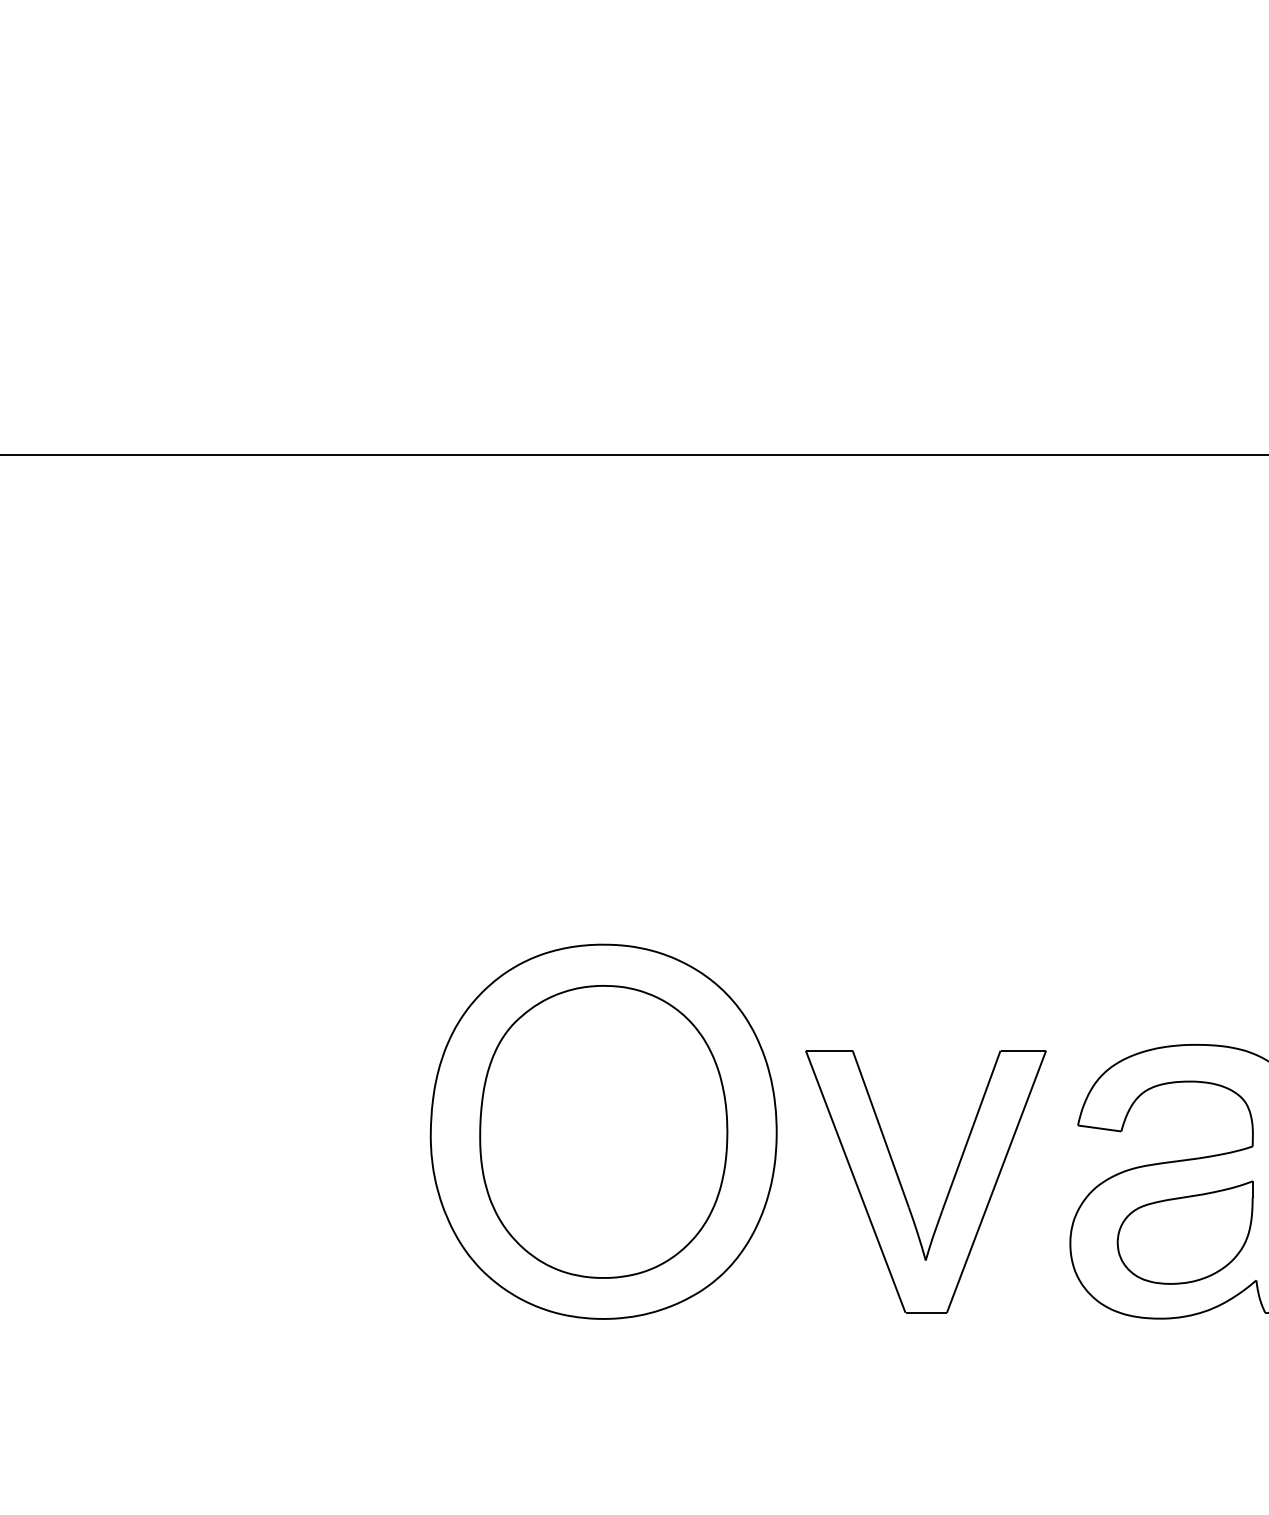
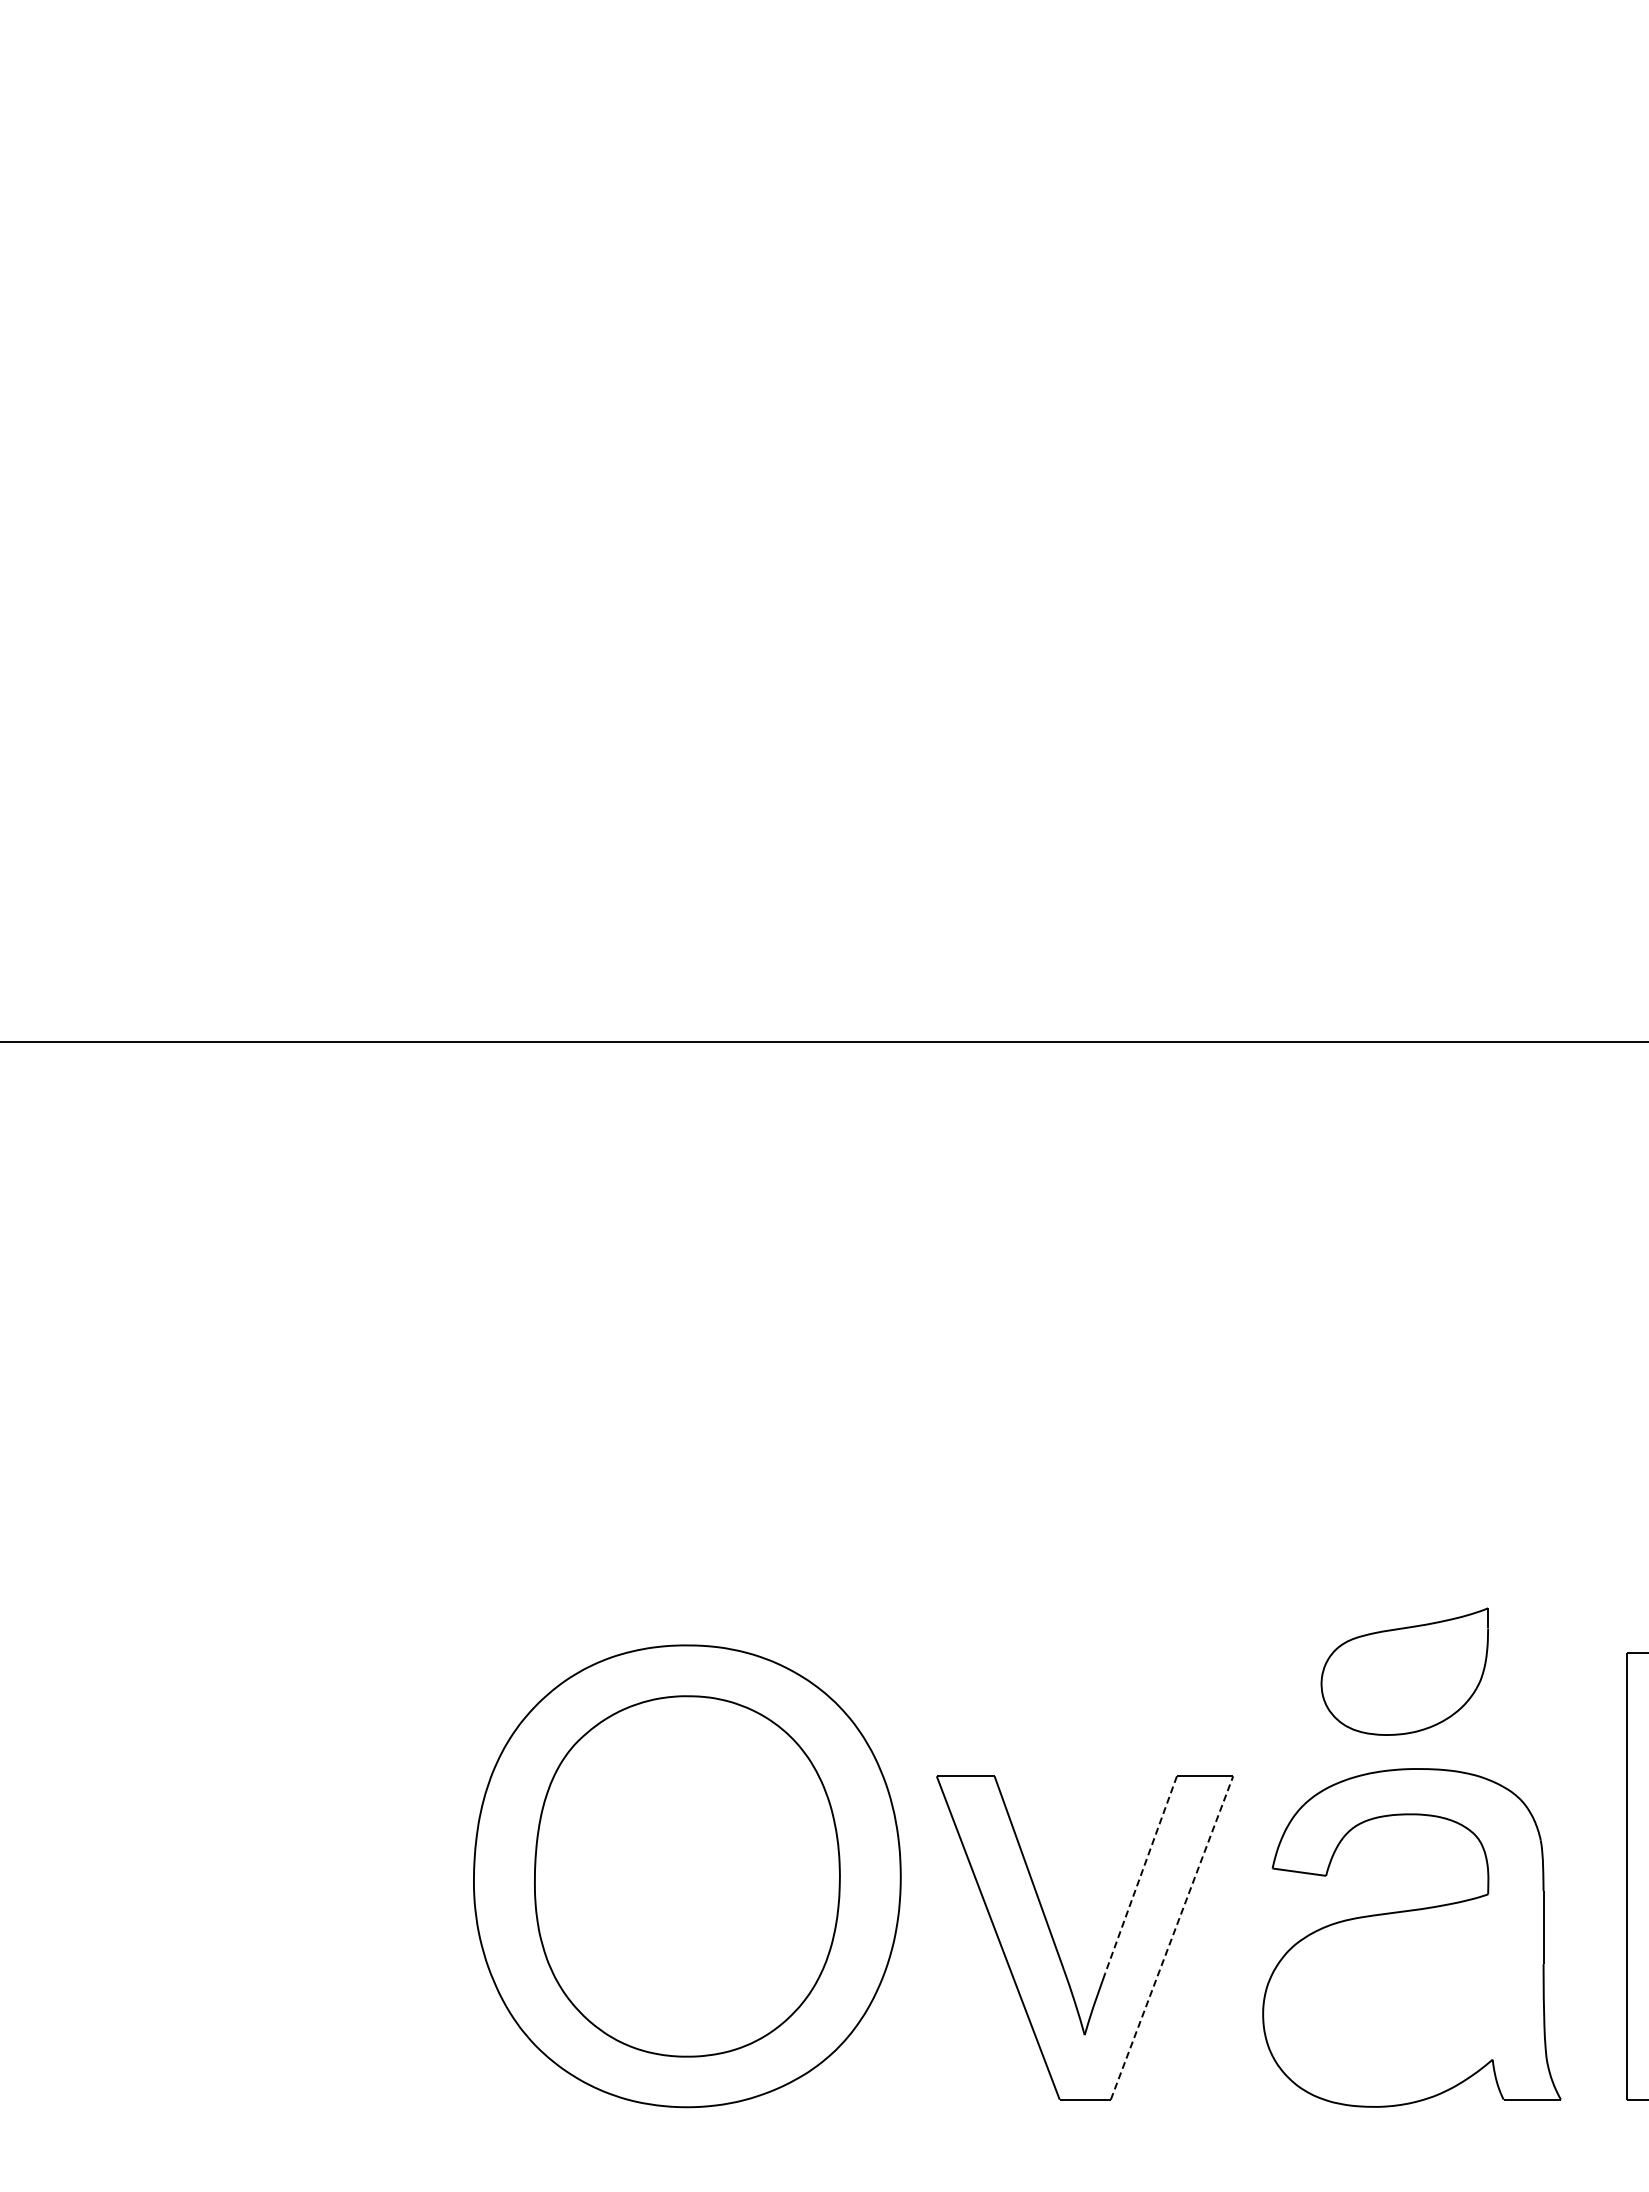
line: (971, 1130) -> (1141, 1874), solid -> dashed
line: (996, 1181) -> (1172, 1937), solid -> dashed
part: (1184, 1232) -> (1404, 1671), moved

